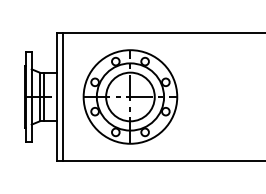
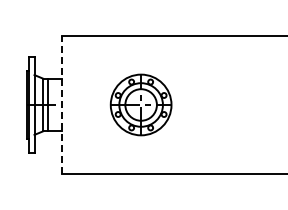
line: (56, 96) -> (61, 104), solid -> dashed
line: (63, 96) -> (68, 104), removed
part: (129, 96) -> (140, 104), size x0.6

